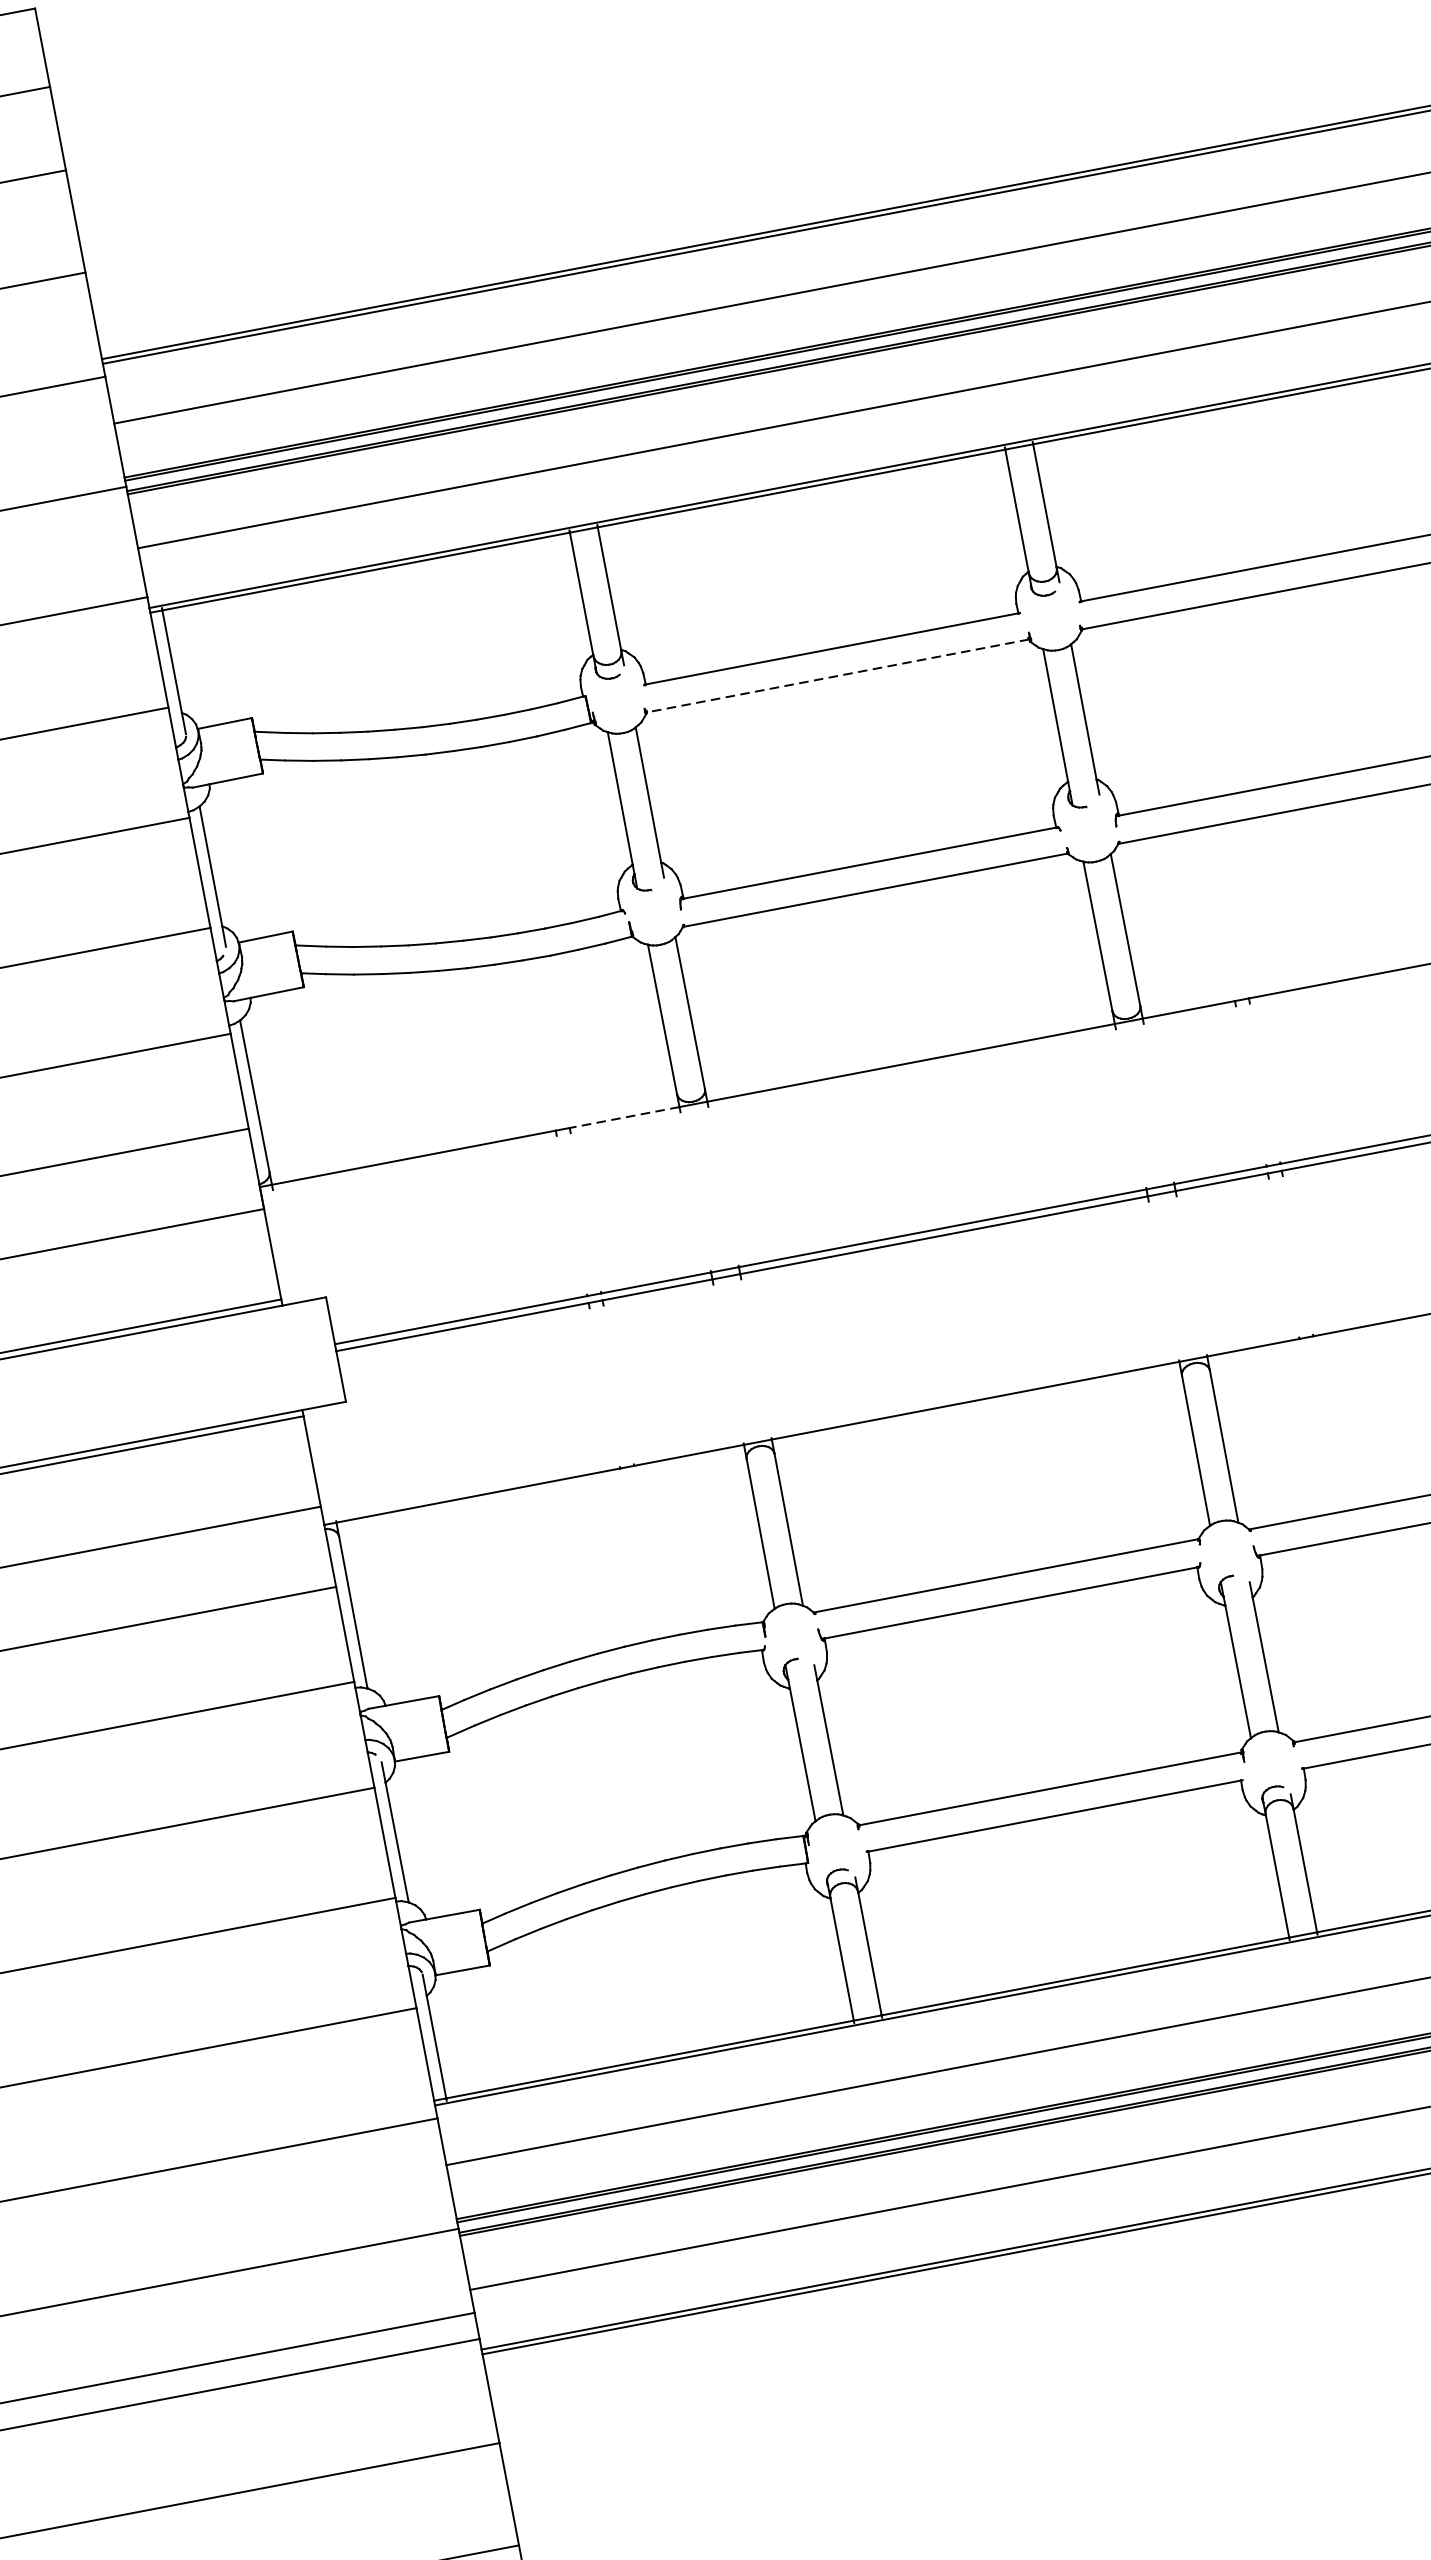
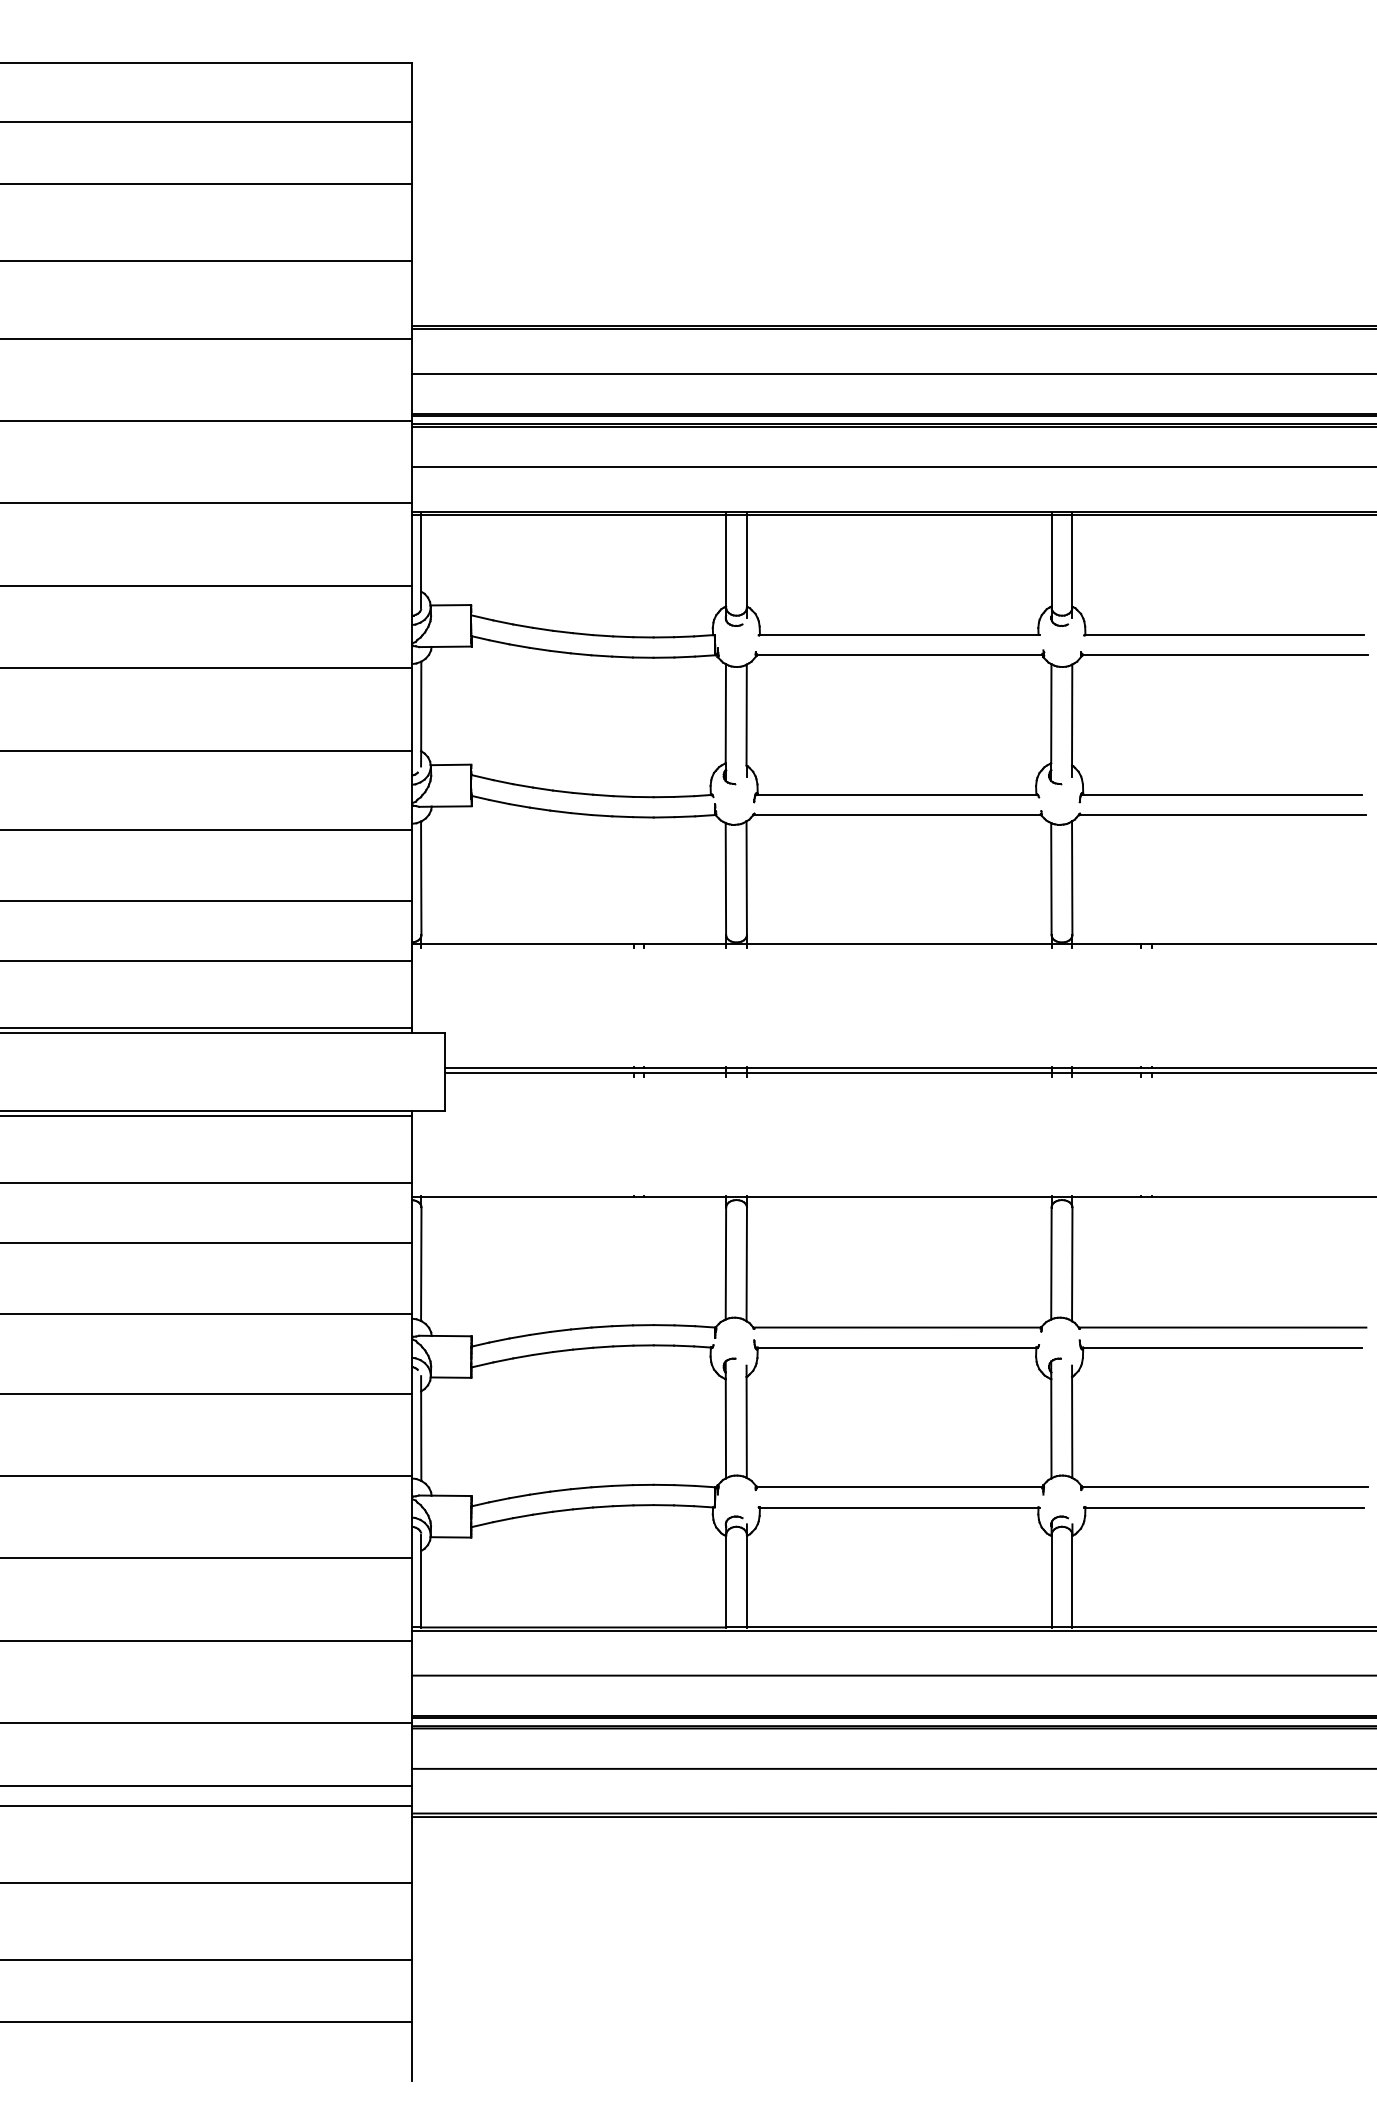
line: (837, 676) -> (899, 655), dashed -> solid
line: (623, 1117) -> (684, 944), dashed -> solid

